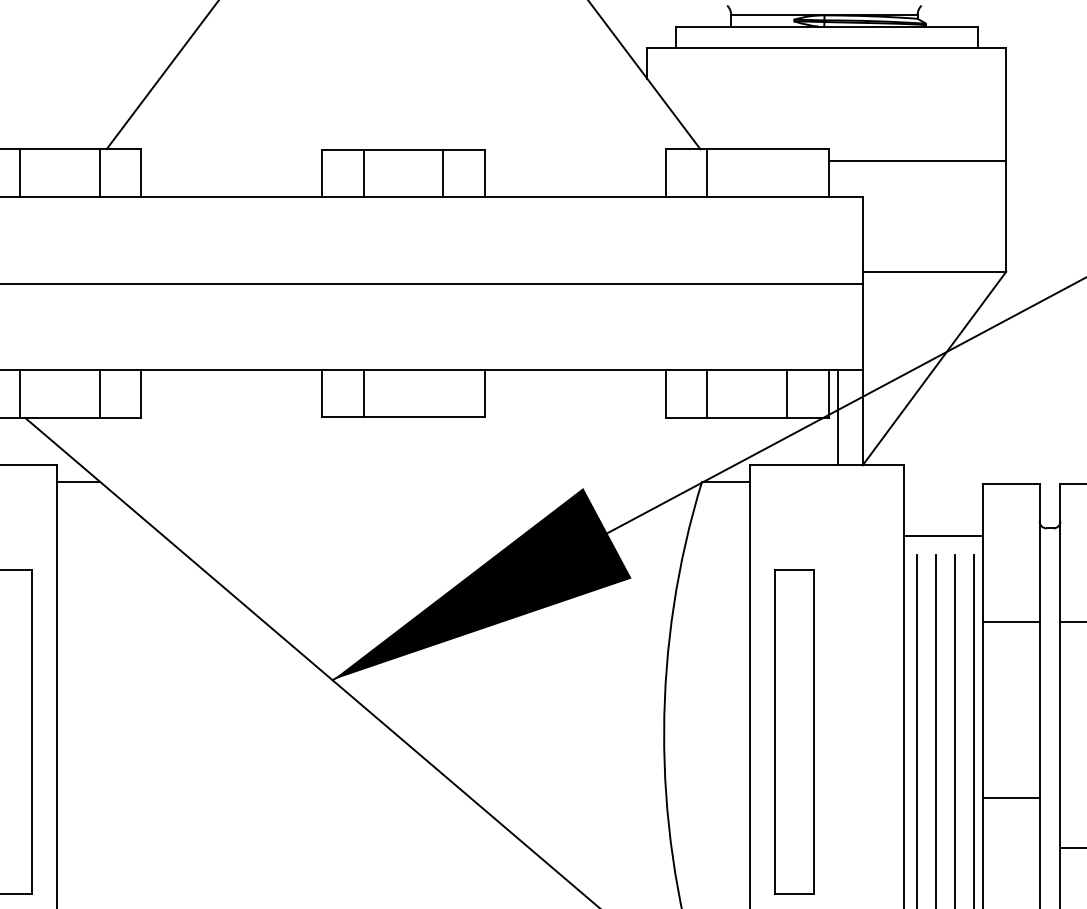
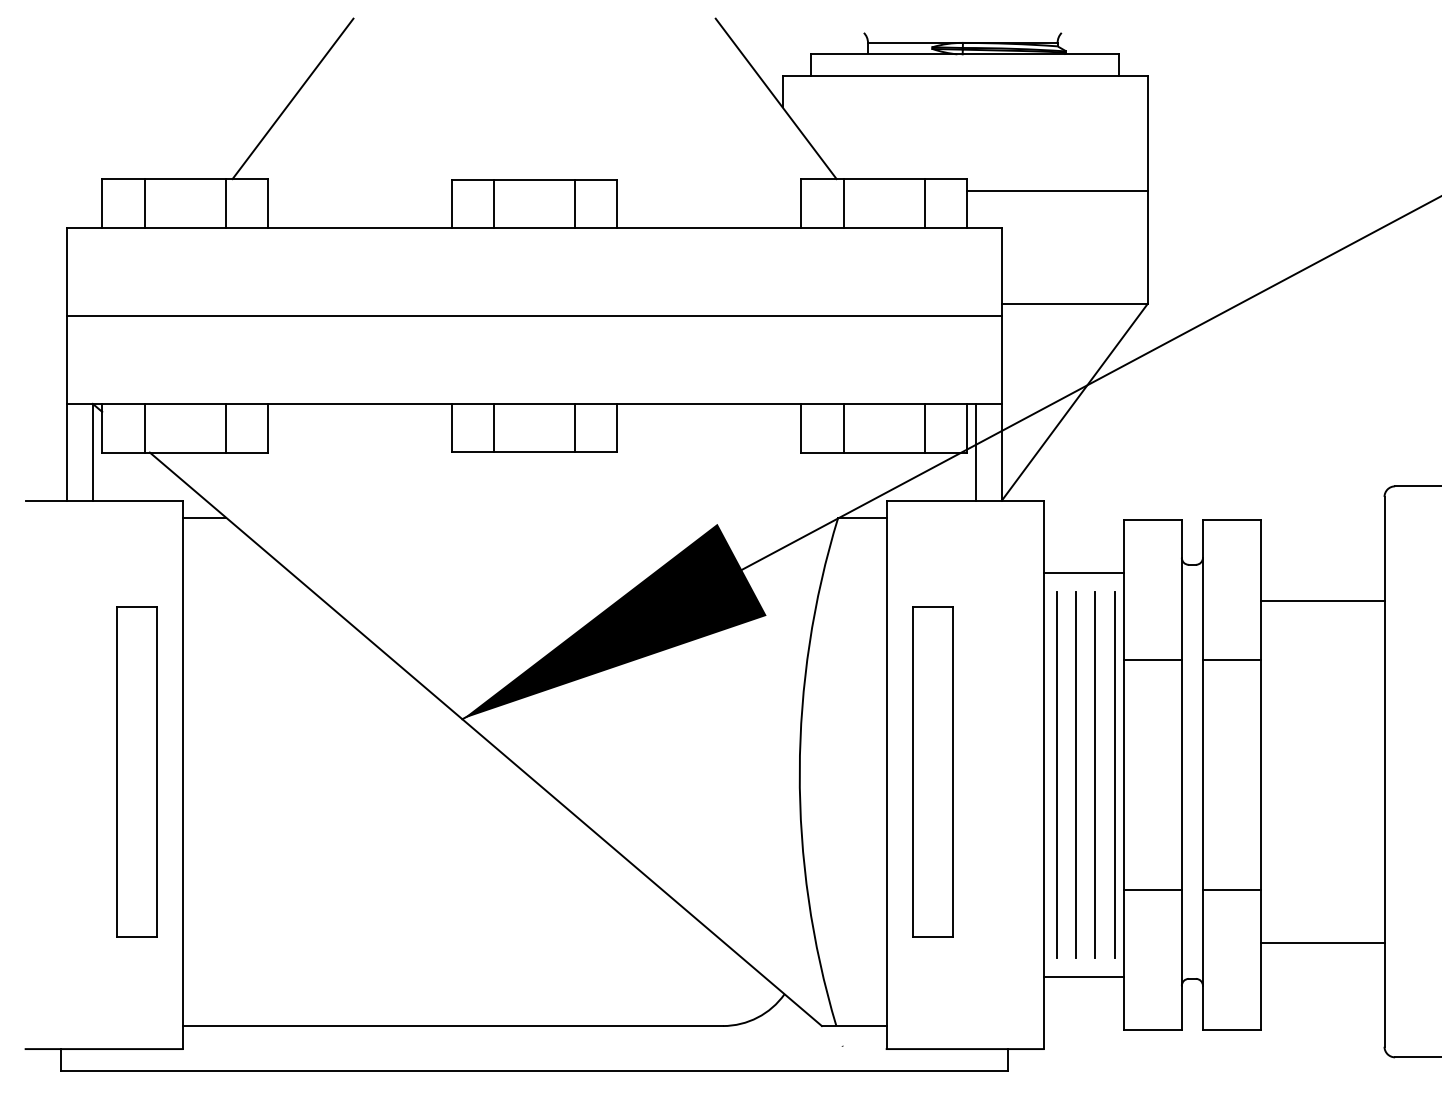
line: (786, 173) -> (924, 203), added
line: (442, 393) -> (574, 427), added
line: (1010, 798) -> (1152, 890), moved

